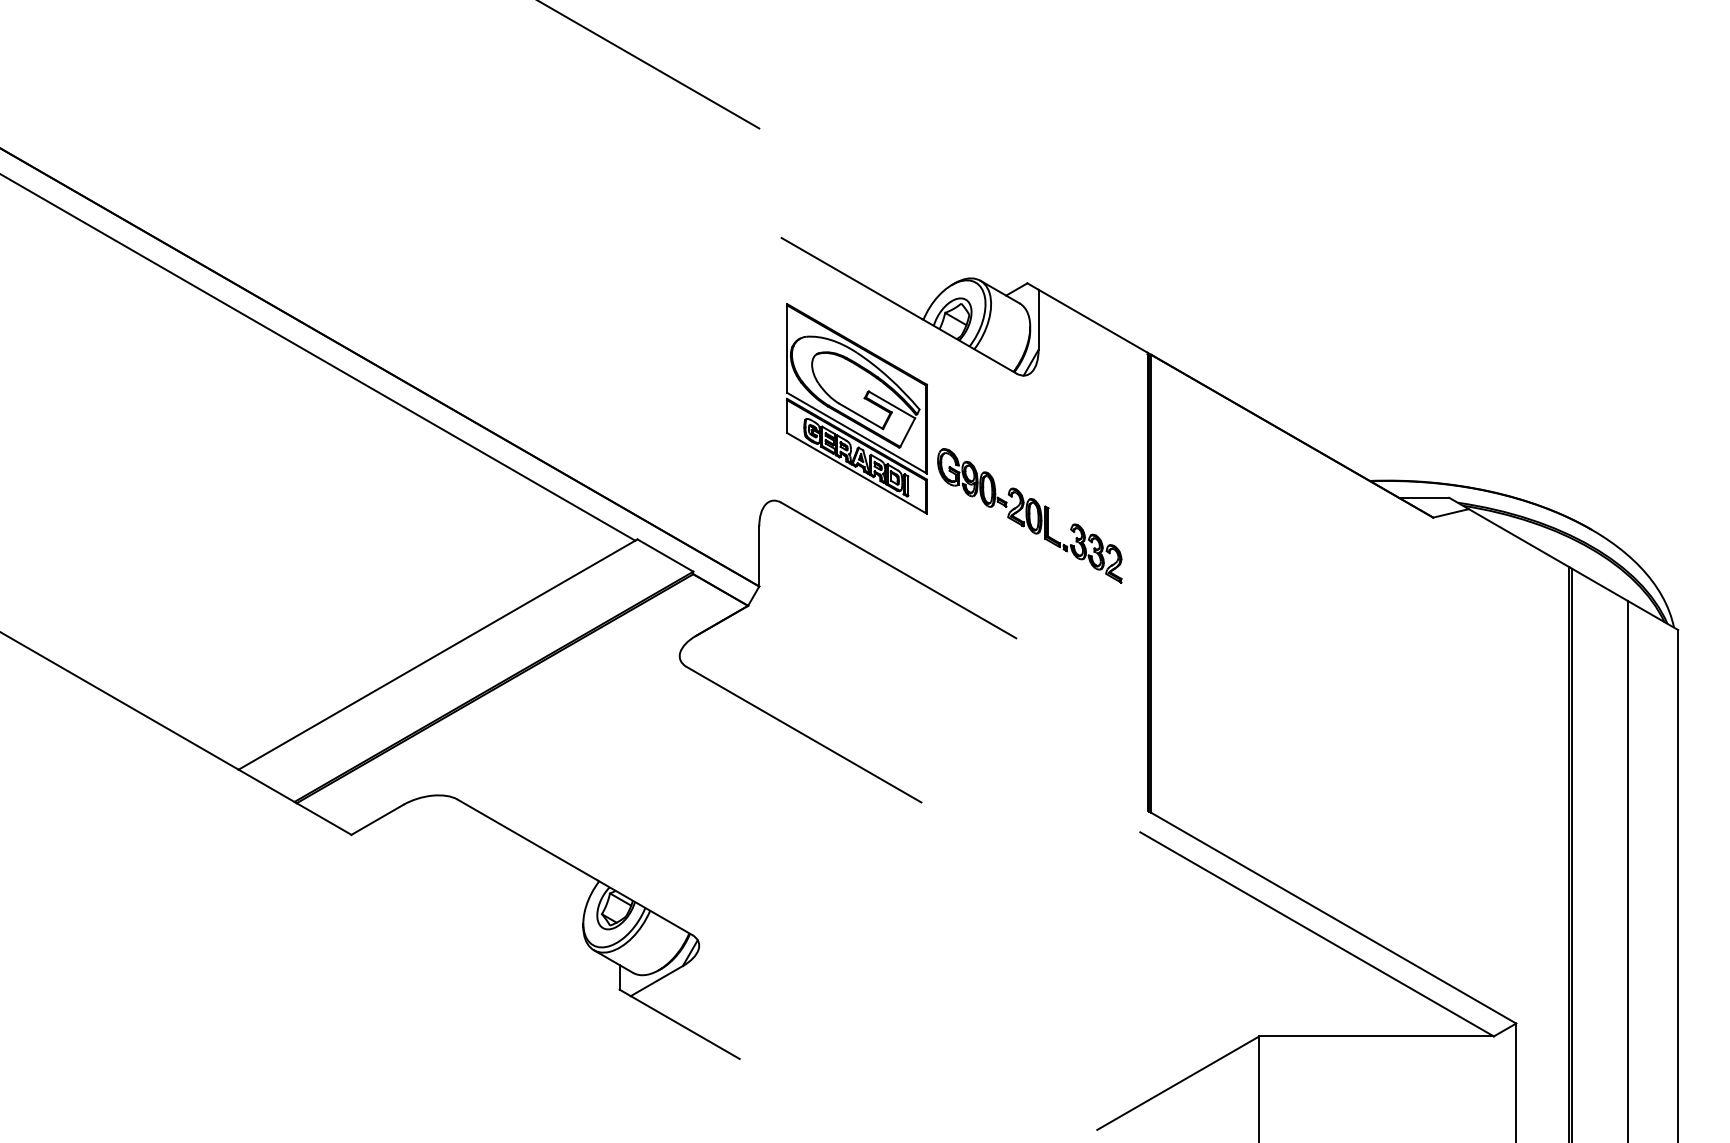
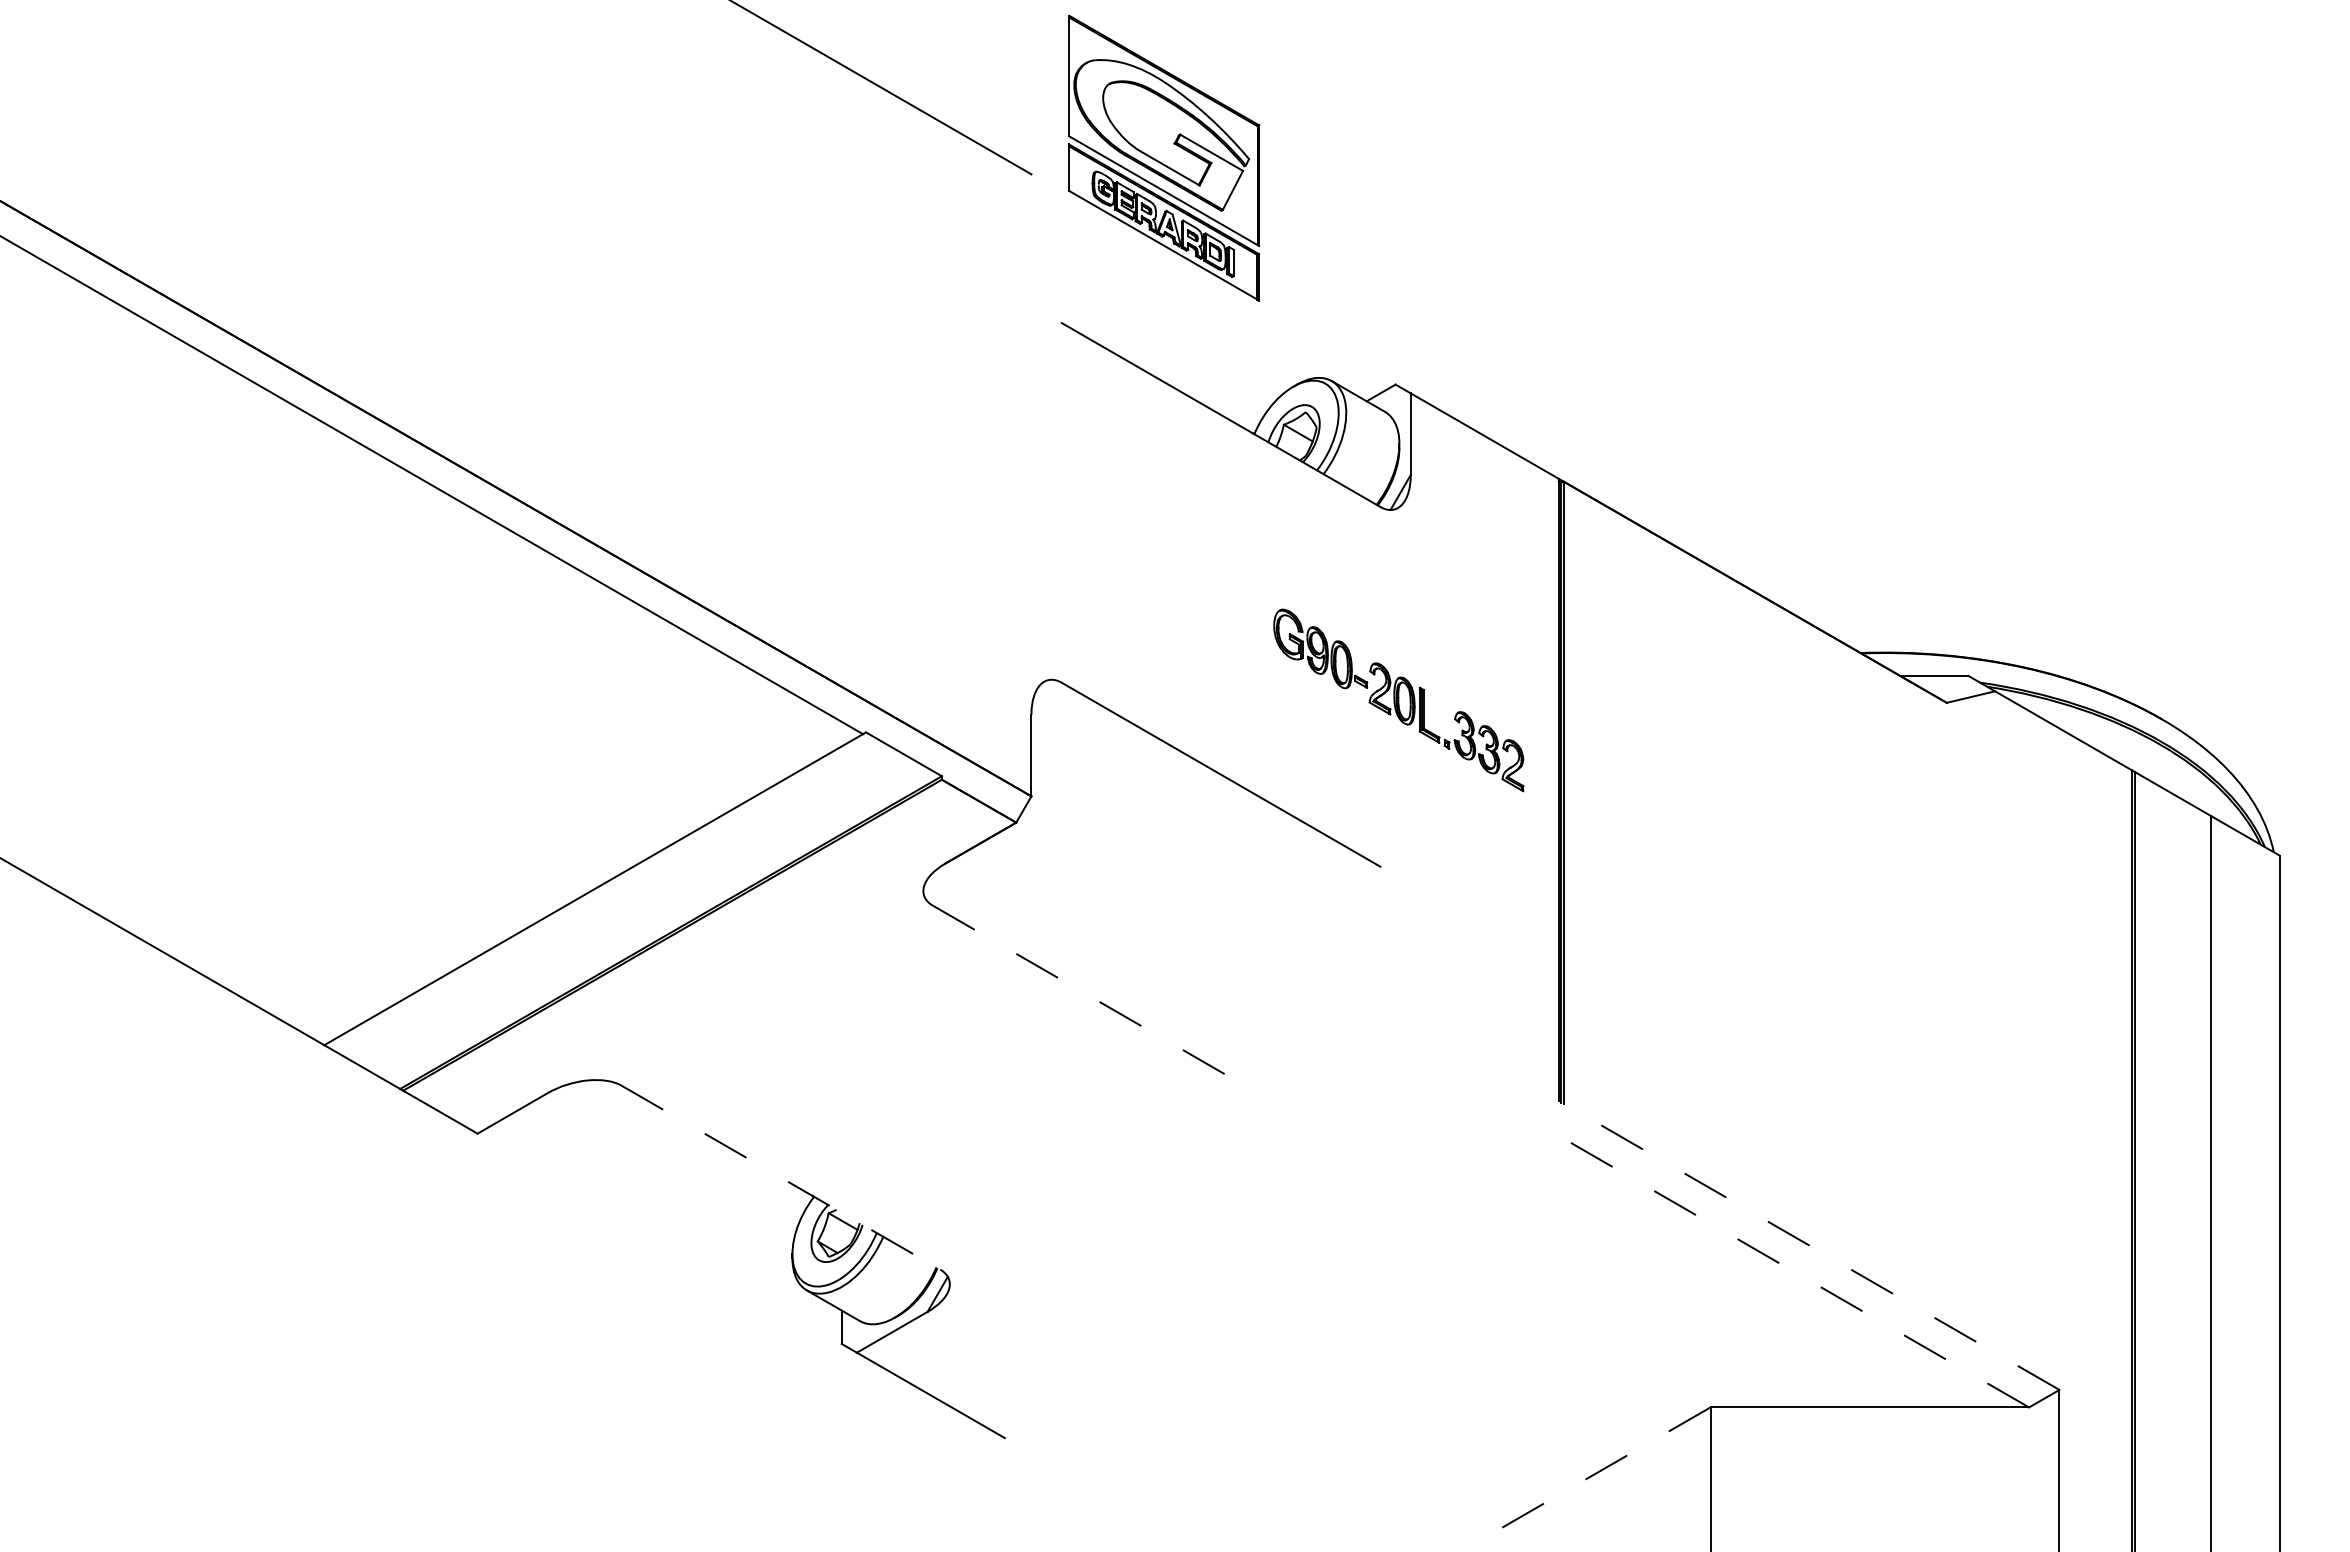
part: (857, 408) -> (1164, 157), moved
line: (804, 734) -> (1092, 997), solid -> dashed
line: (574, 867) -> (780, 1177), solid -> dashed
line: (1333, 917) -> (1811, 1246), solid -> dashed
line: (1316, 934) -> (1788, 1268), solid -> dashed
line: (1178, 1083) -> (1600, 1471), solid -> dashed

